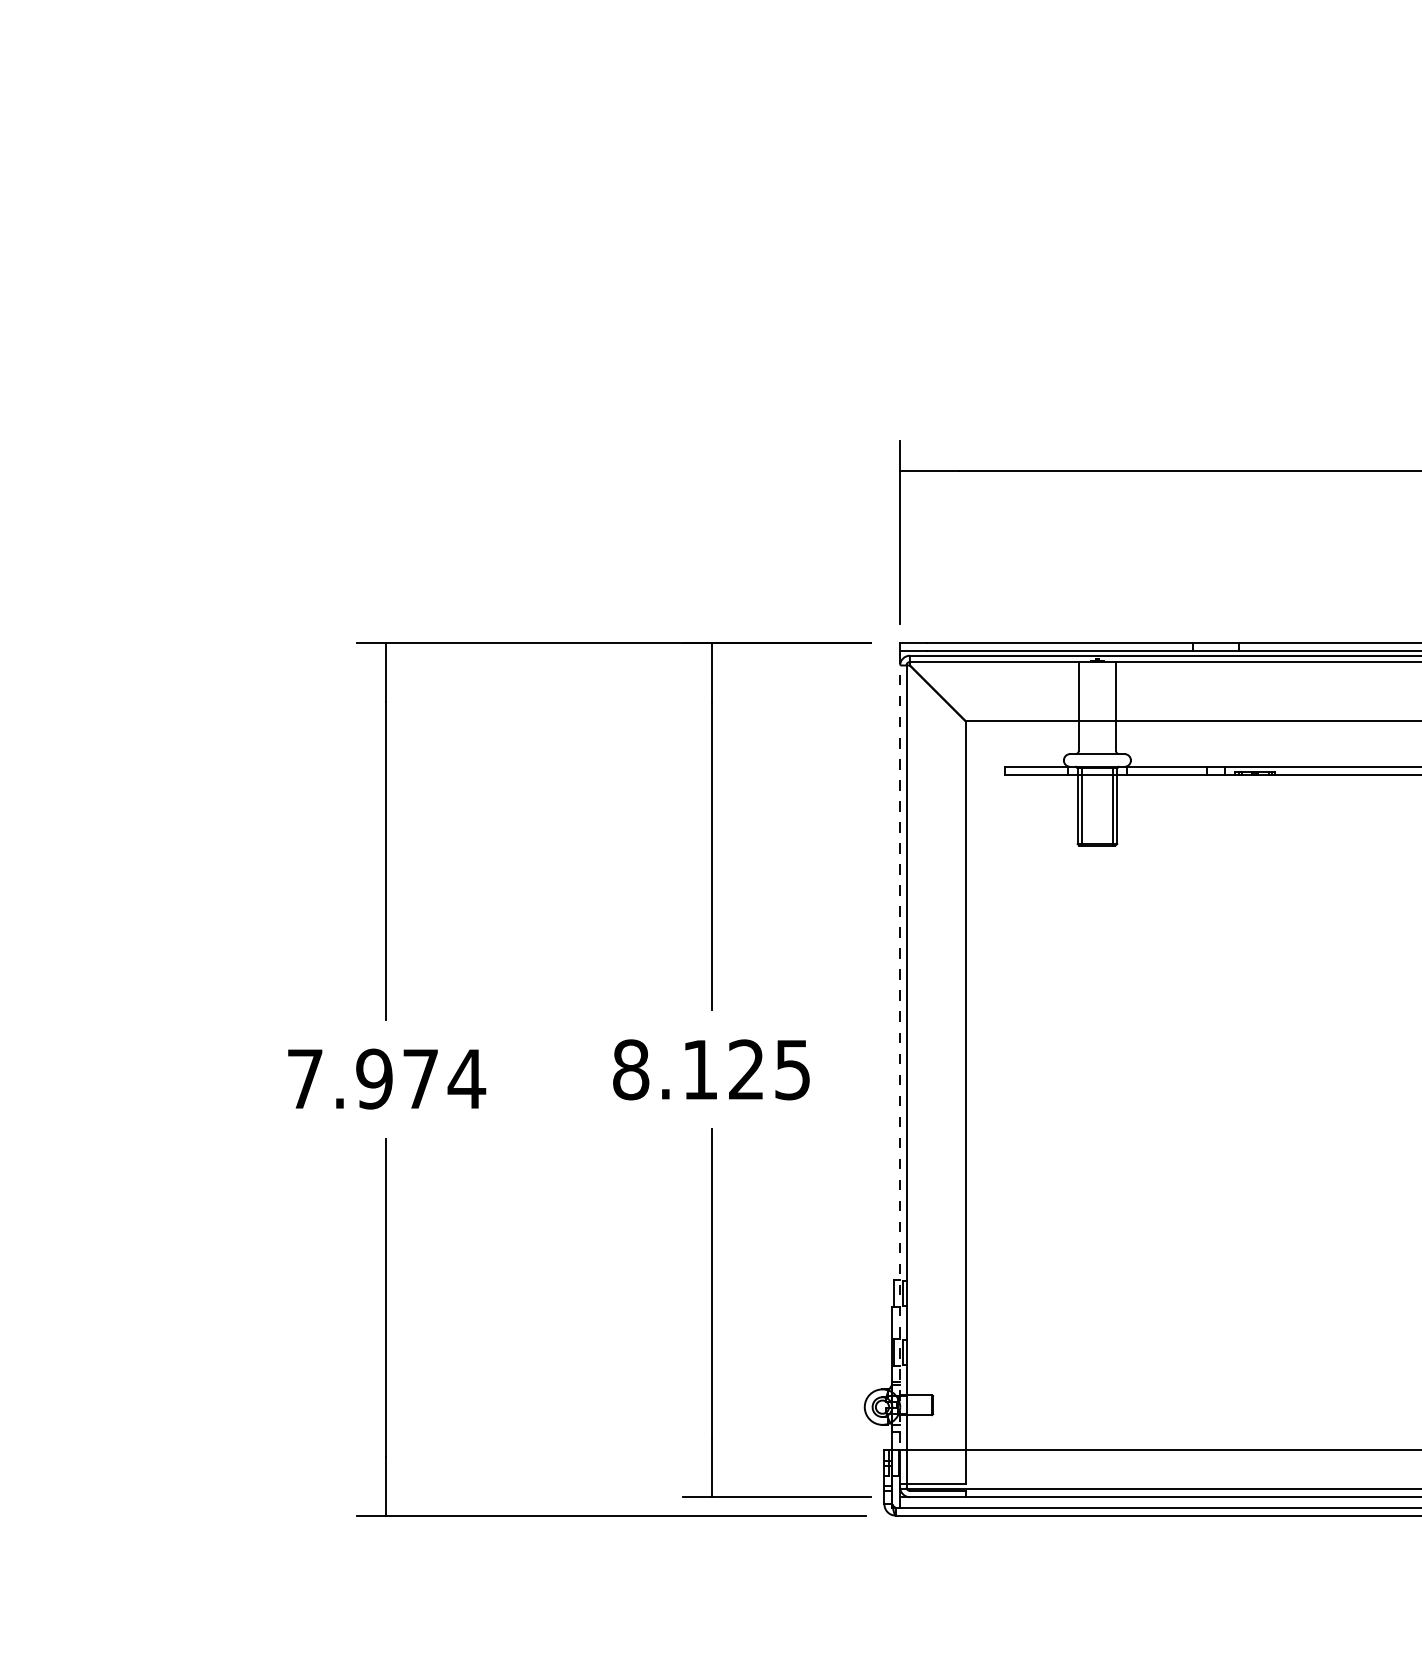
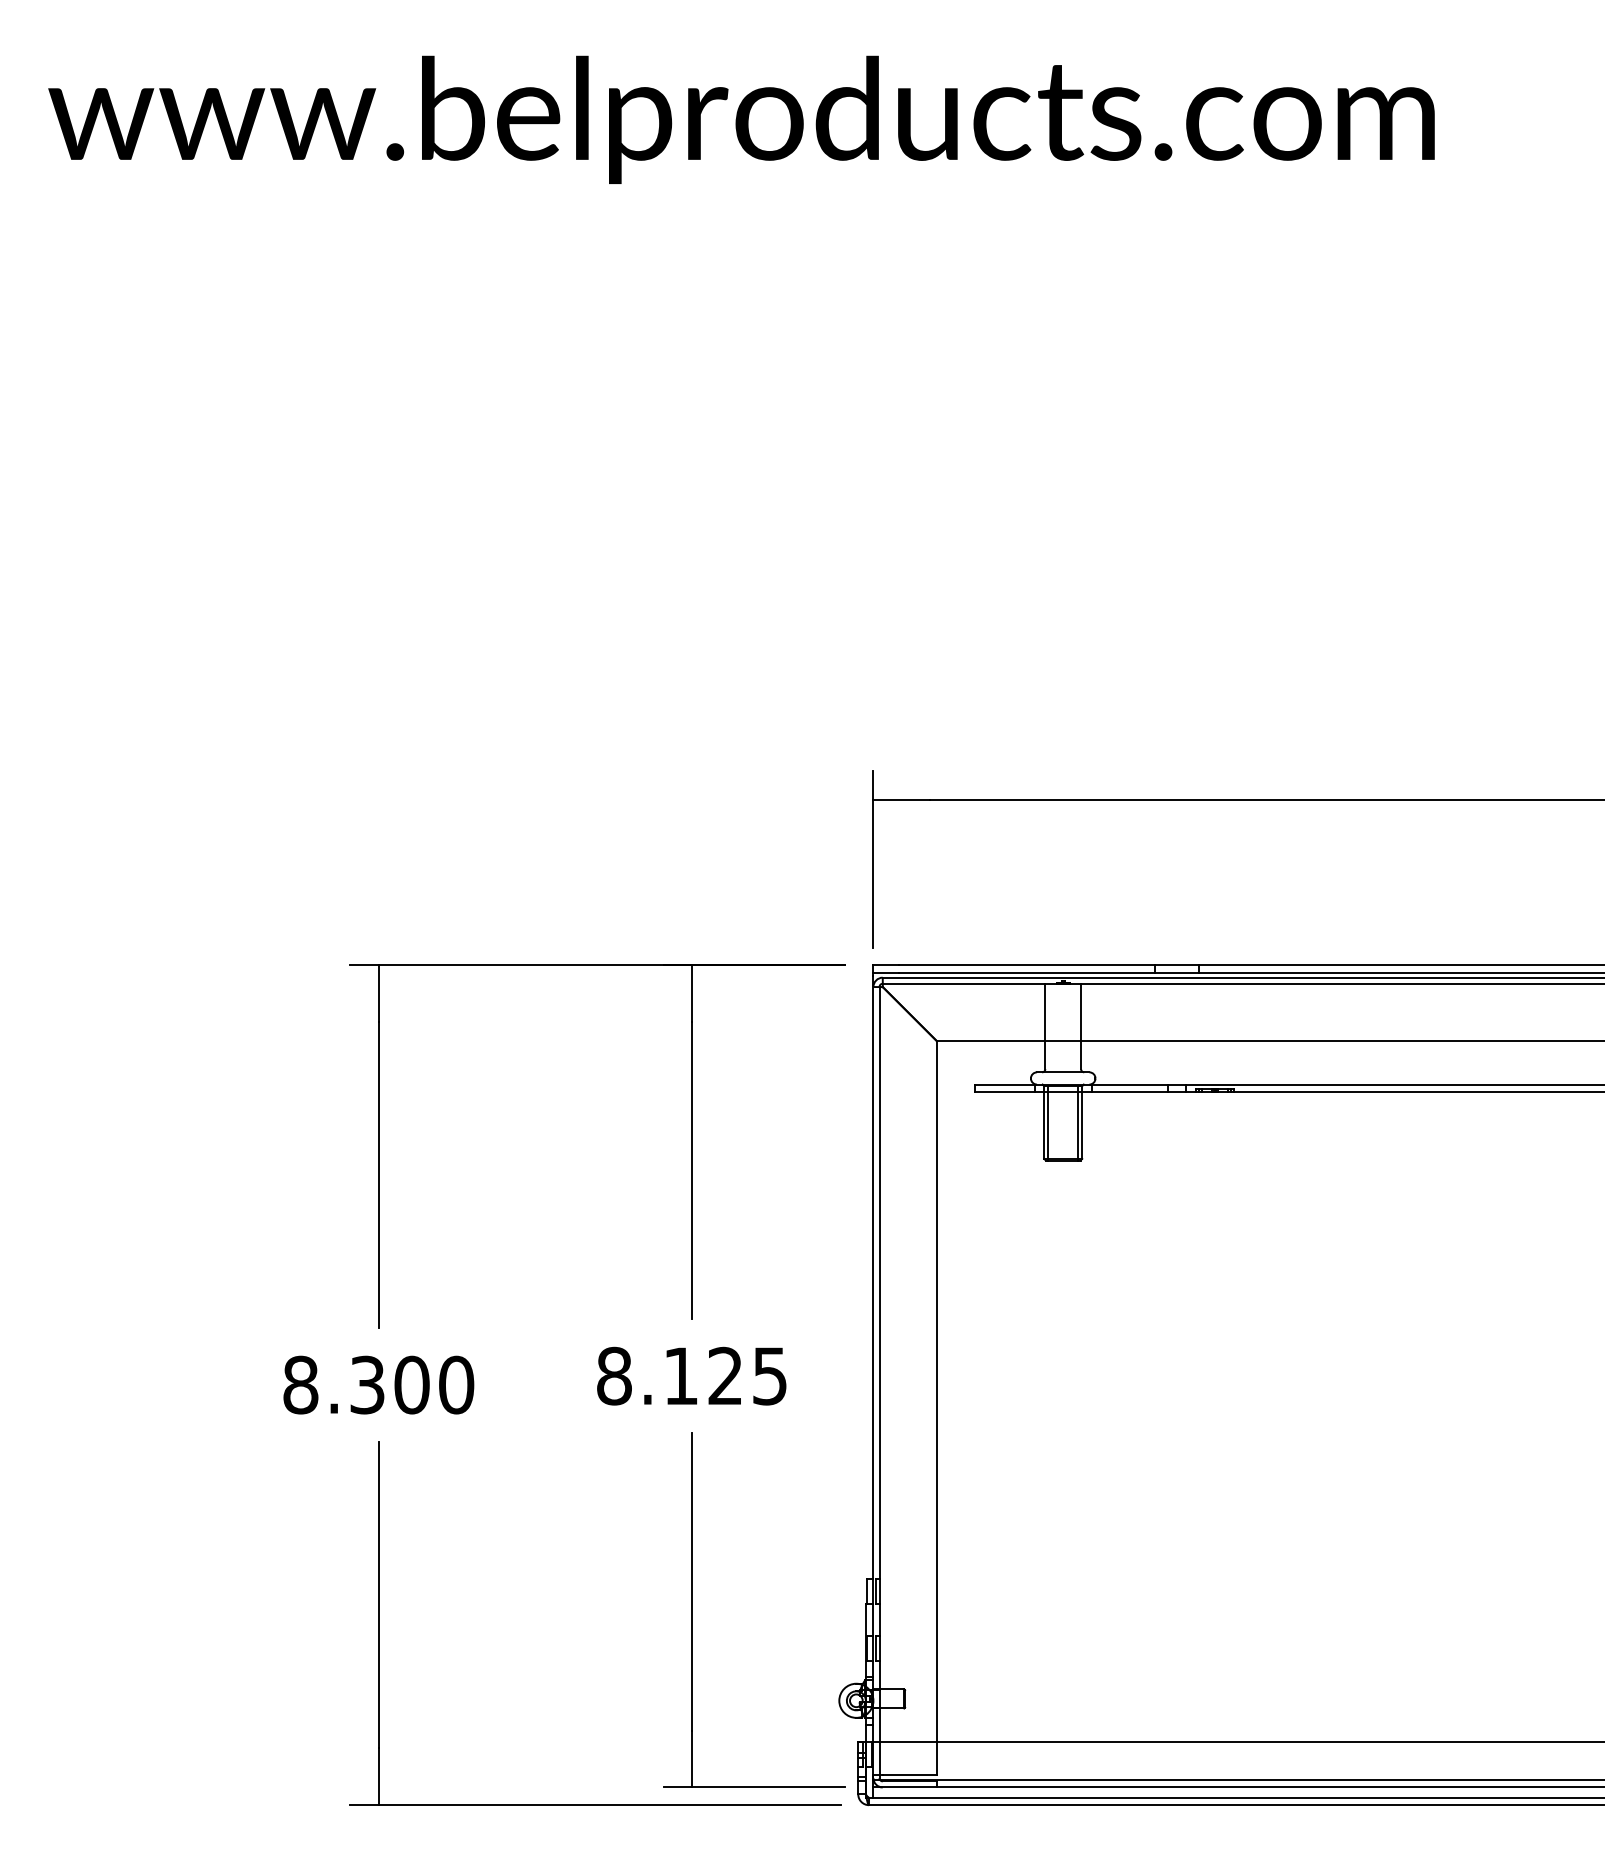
line: (900, 1052) -> (873, 1359), dashed -> solid
text: (385, 1078) -> (378, 1384), 7.974 -> 8.300

